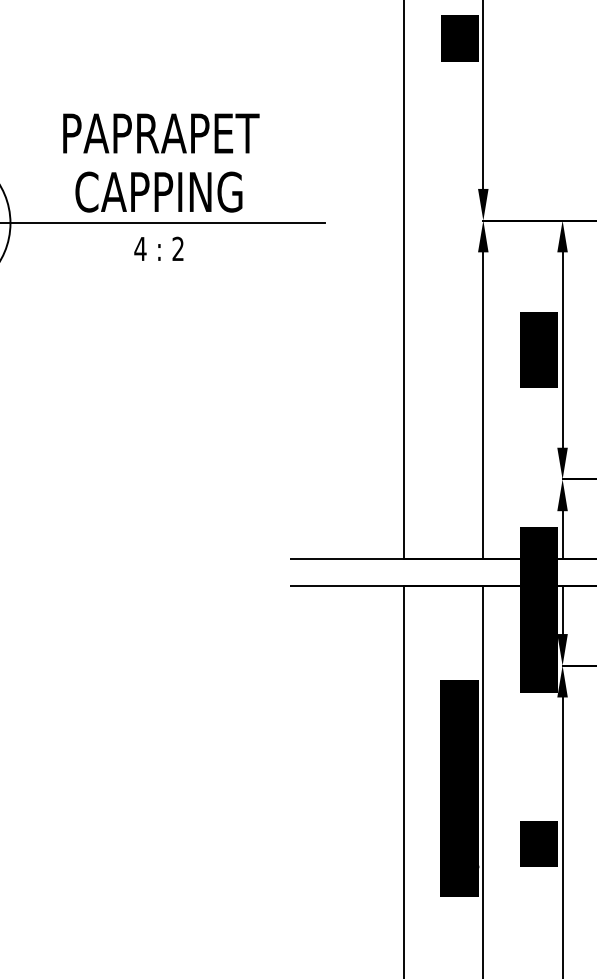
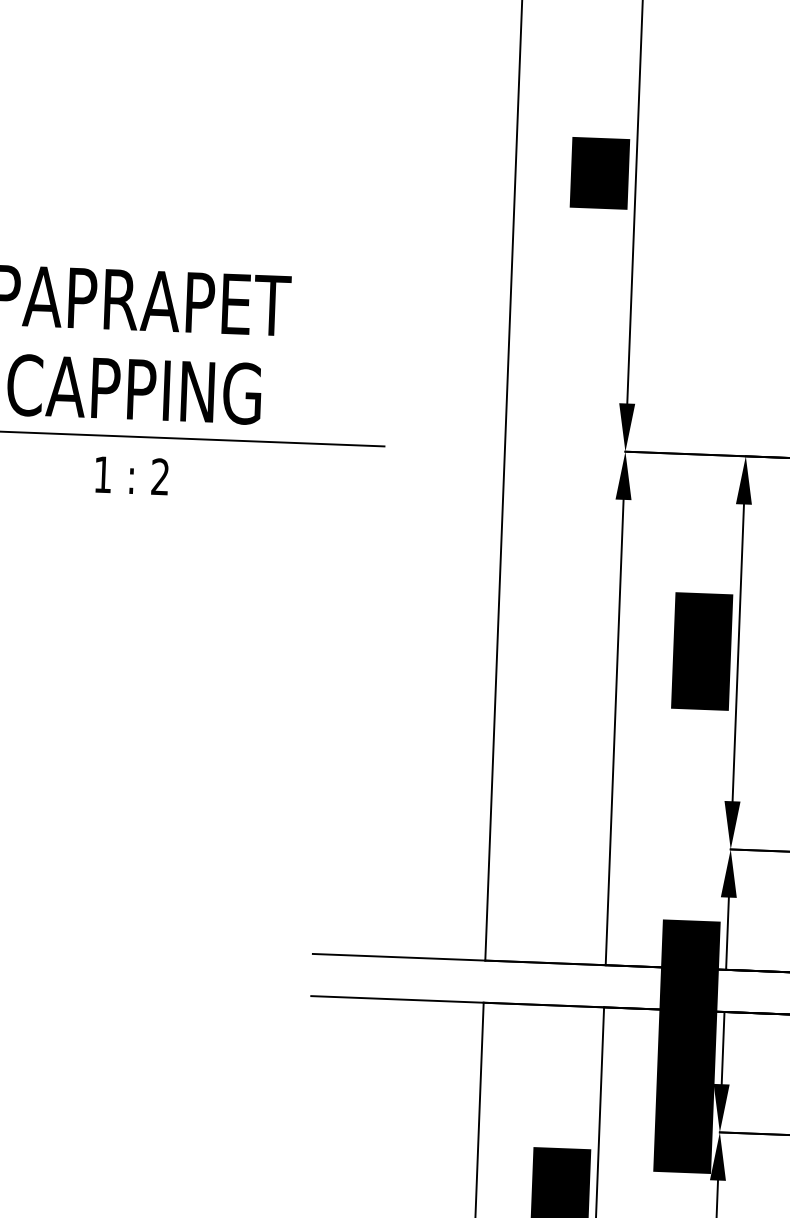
text: (140, 248) -> (103, 473), 4 -> 1

